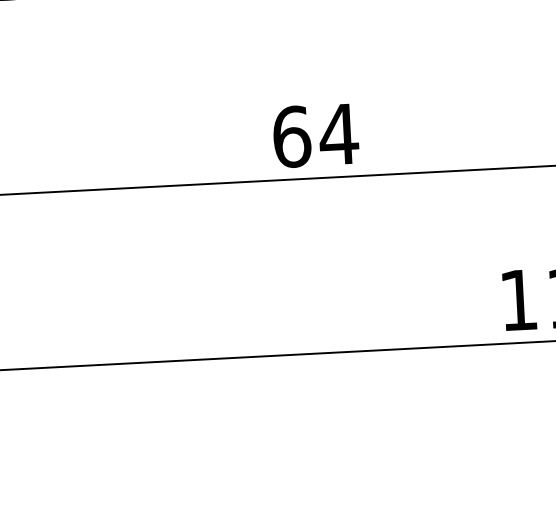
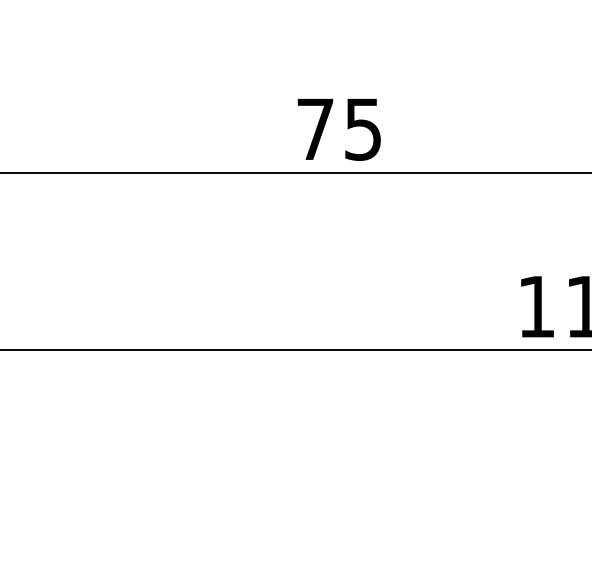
text: (316, 134) -> (340, 128), 64 -> 75

